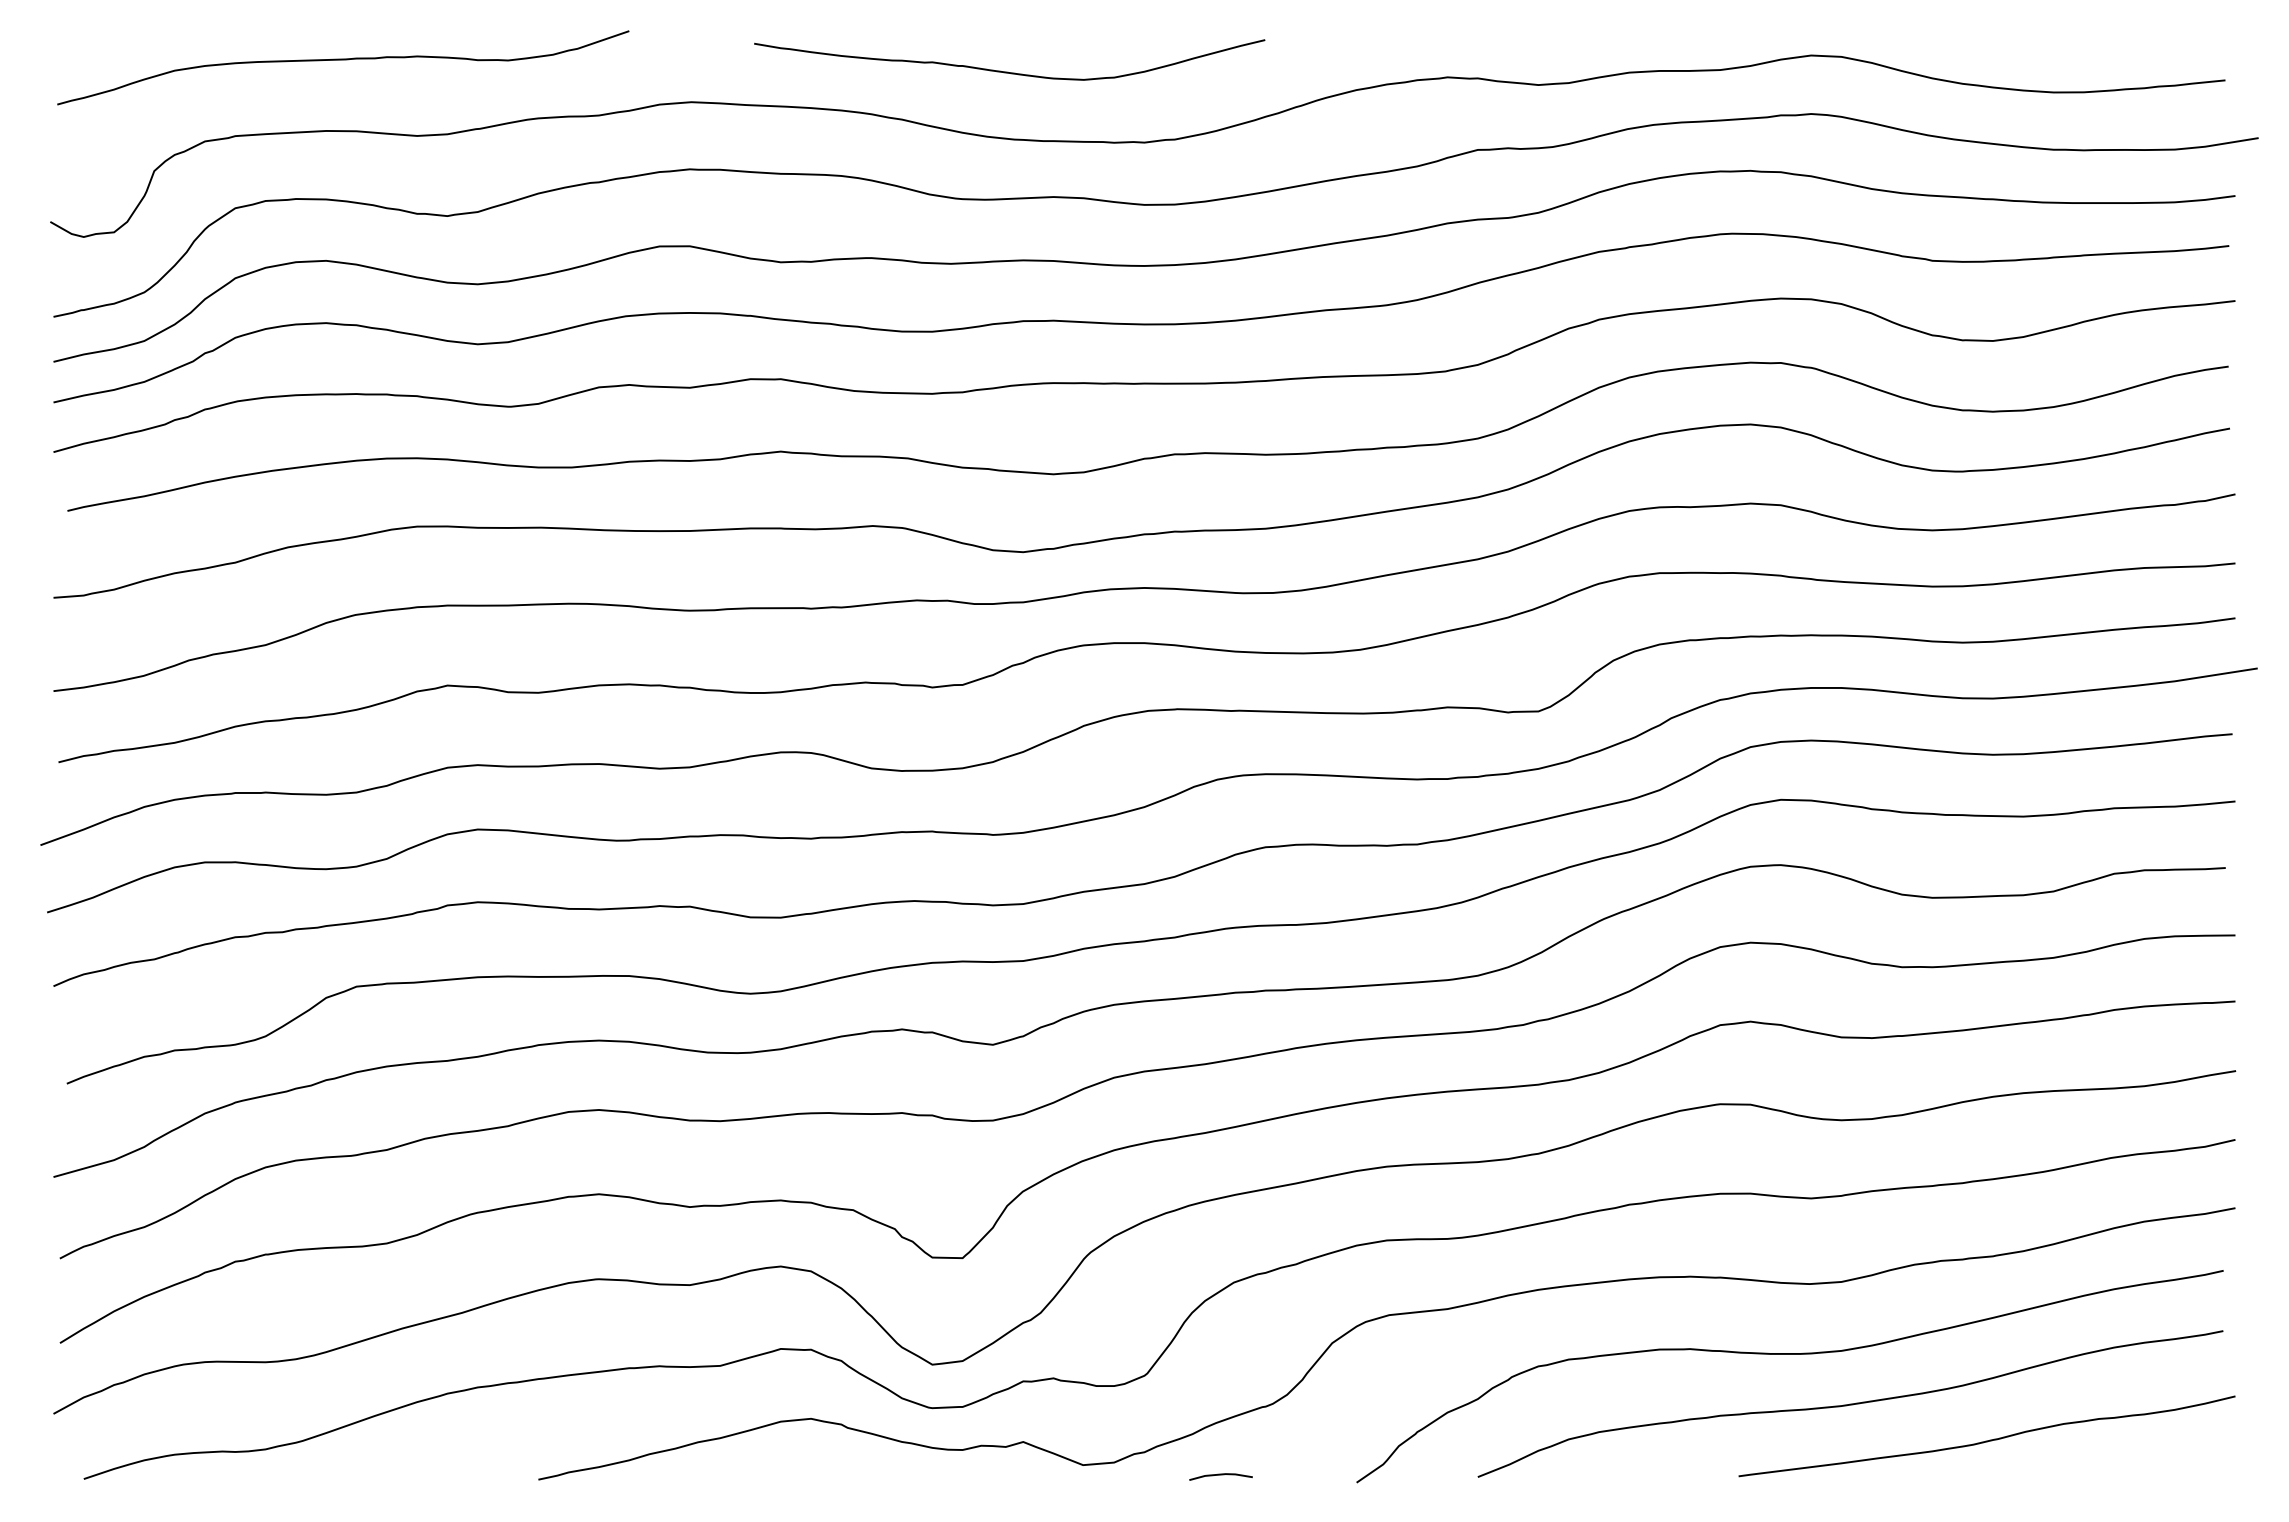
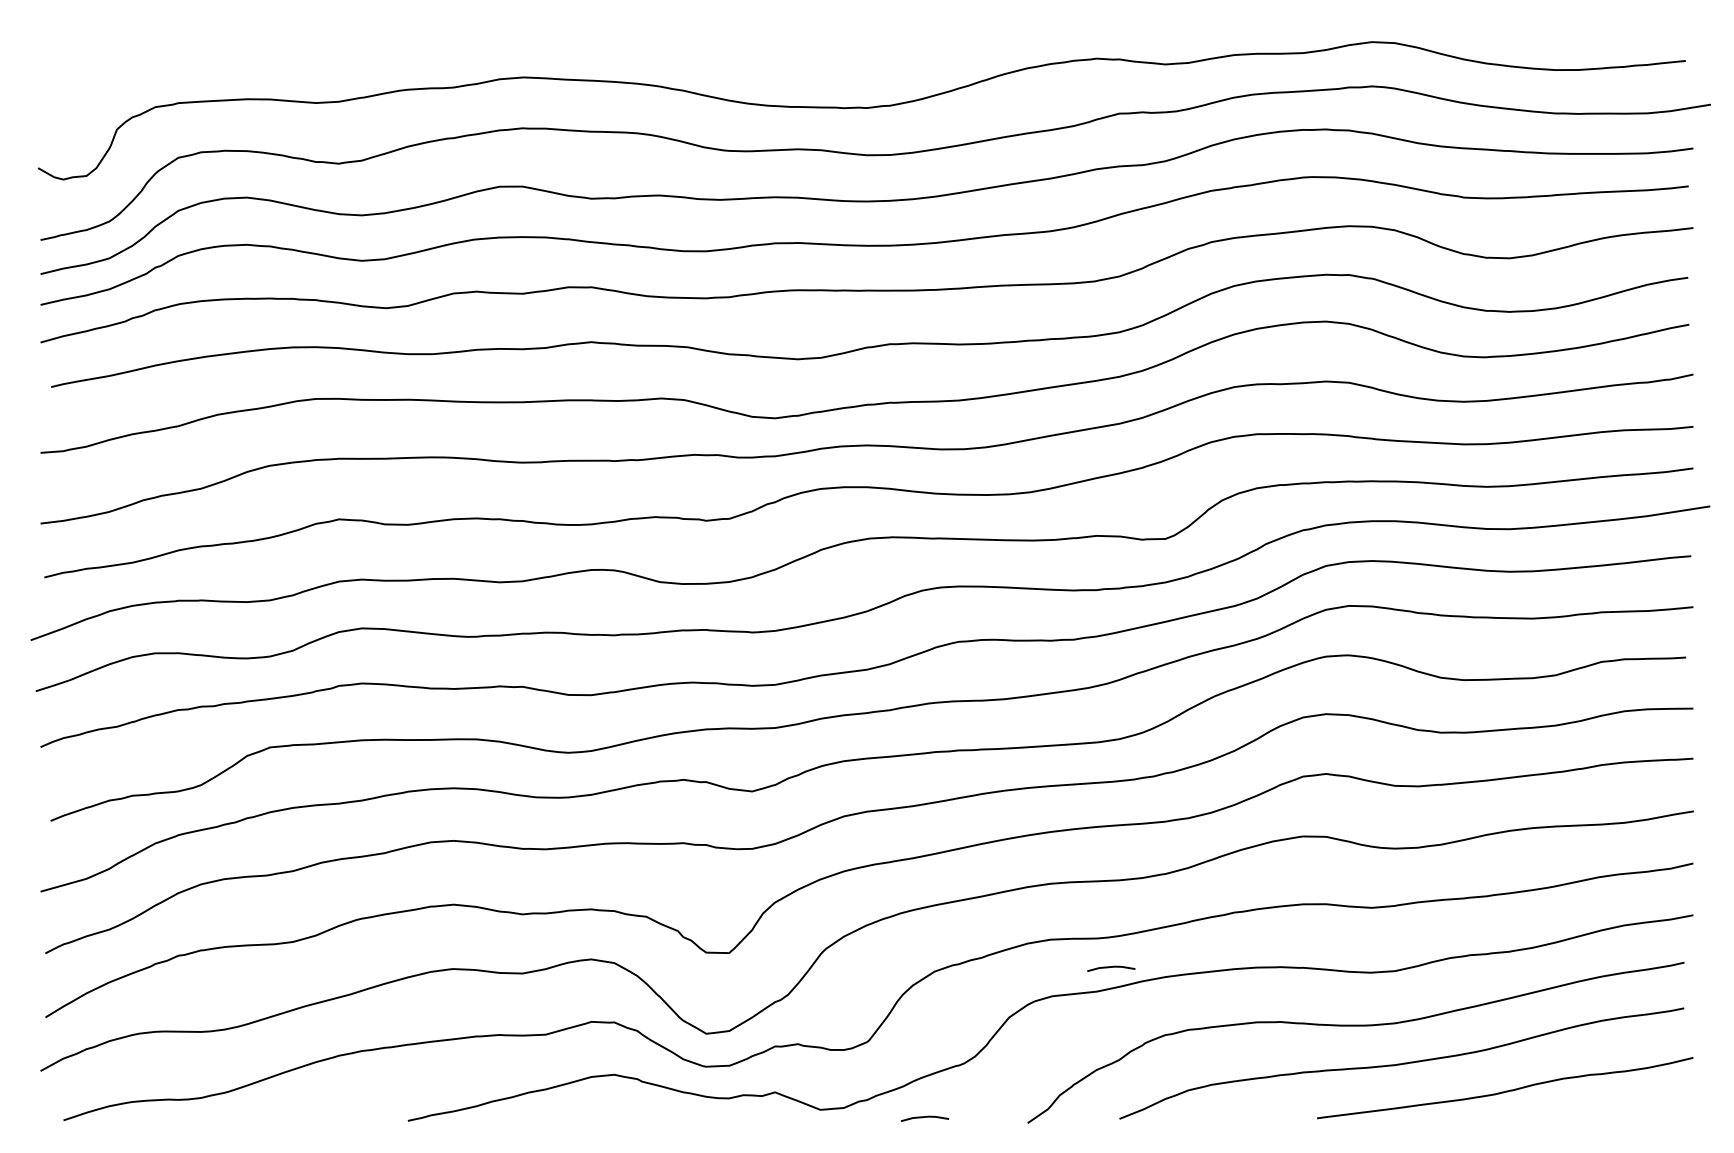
curve: (343, 60) -> (260, 45), removed
curve: (1007, 71) -> (763, 54), removed
line: (1466, 1277) -> (1110, 967), added

